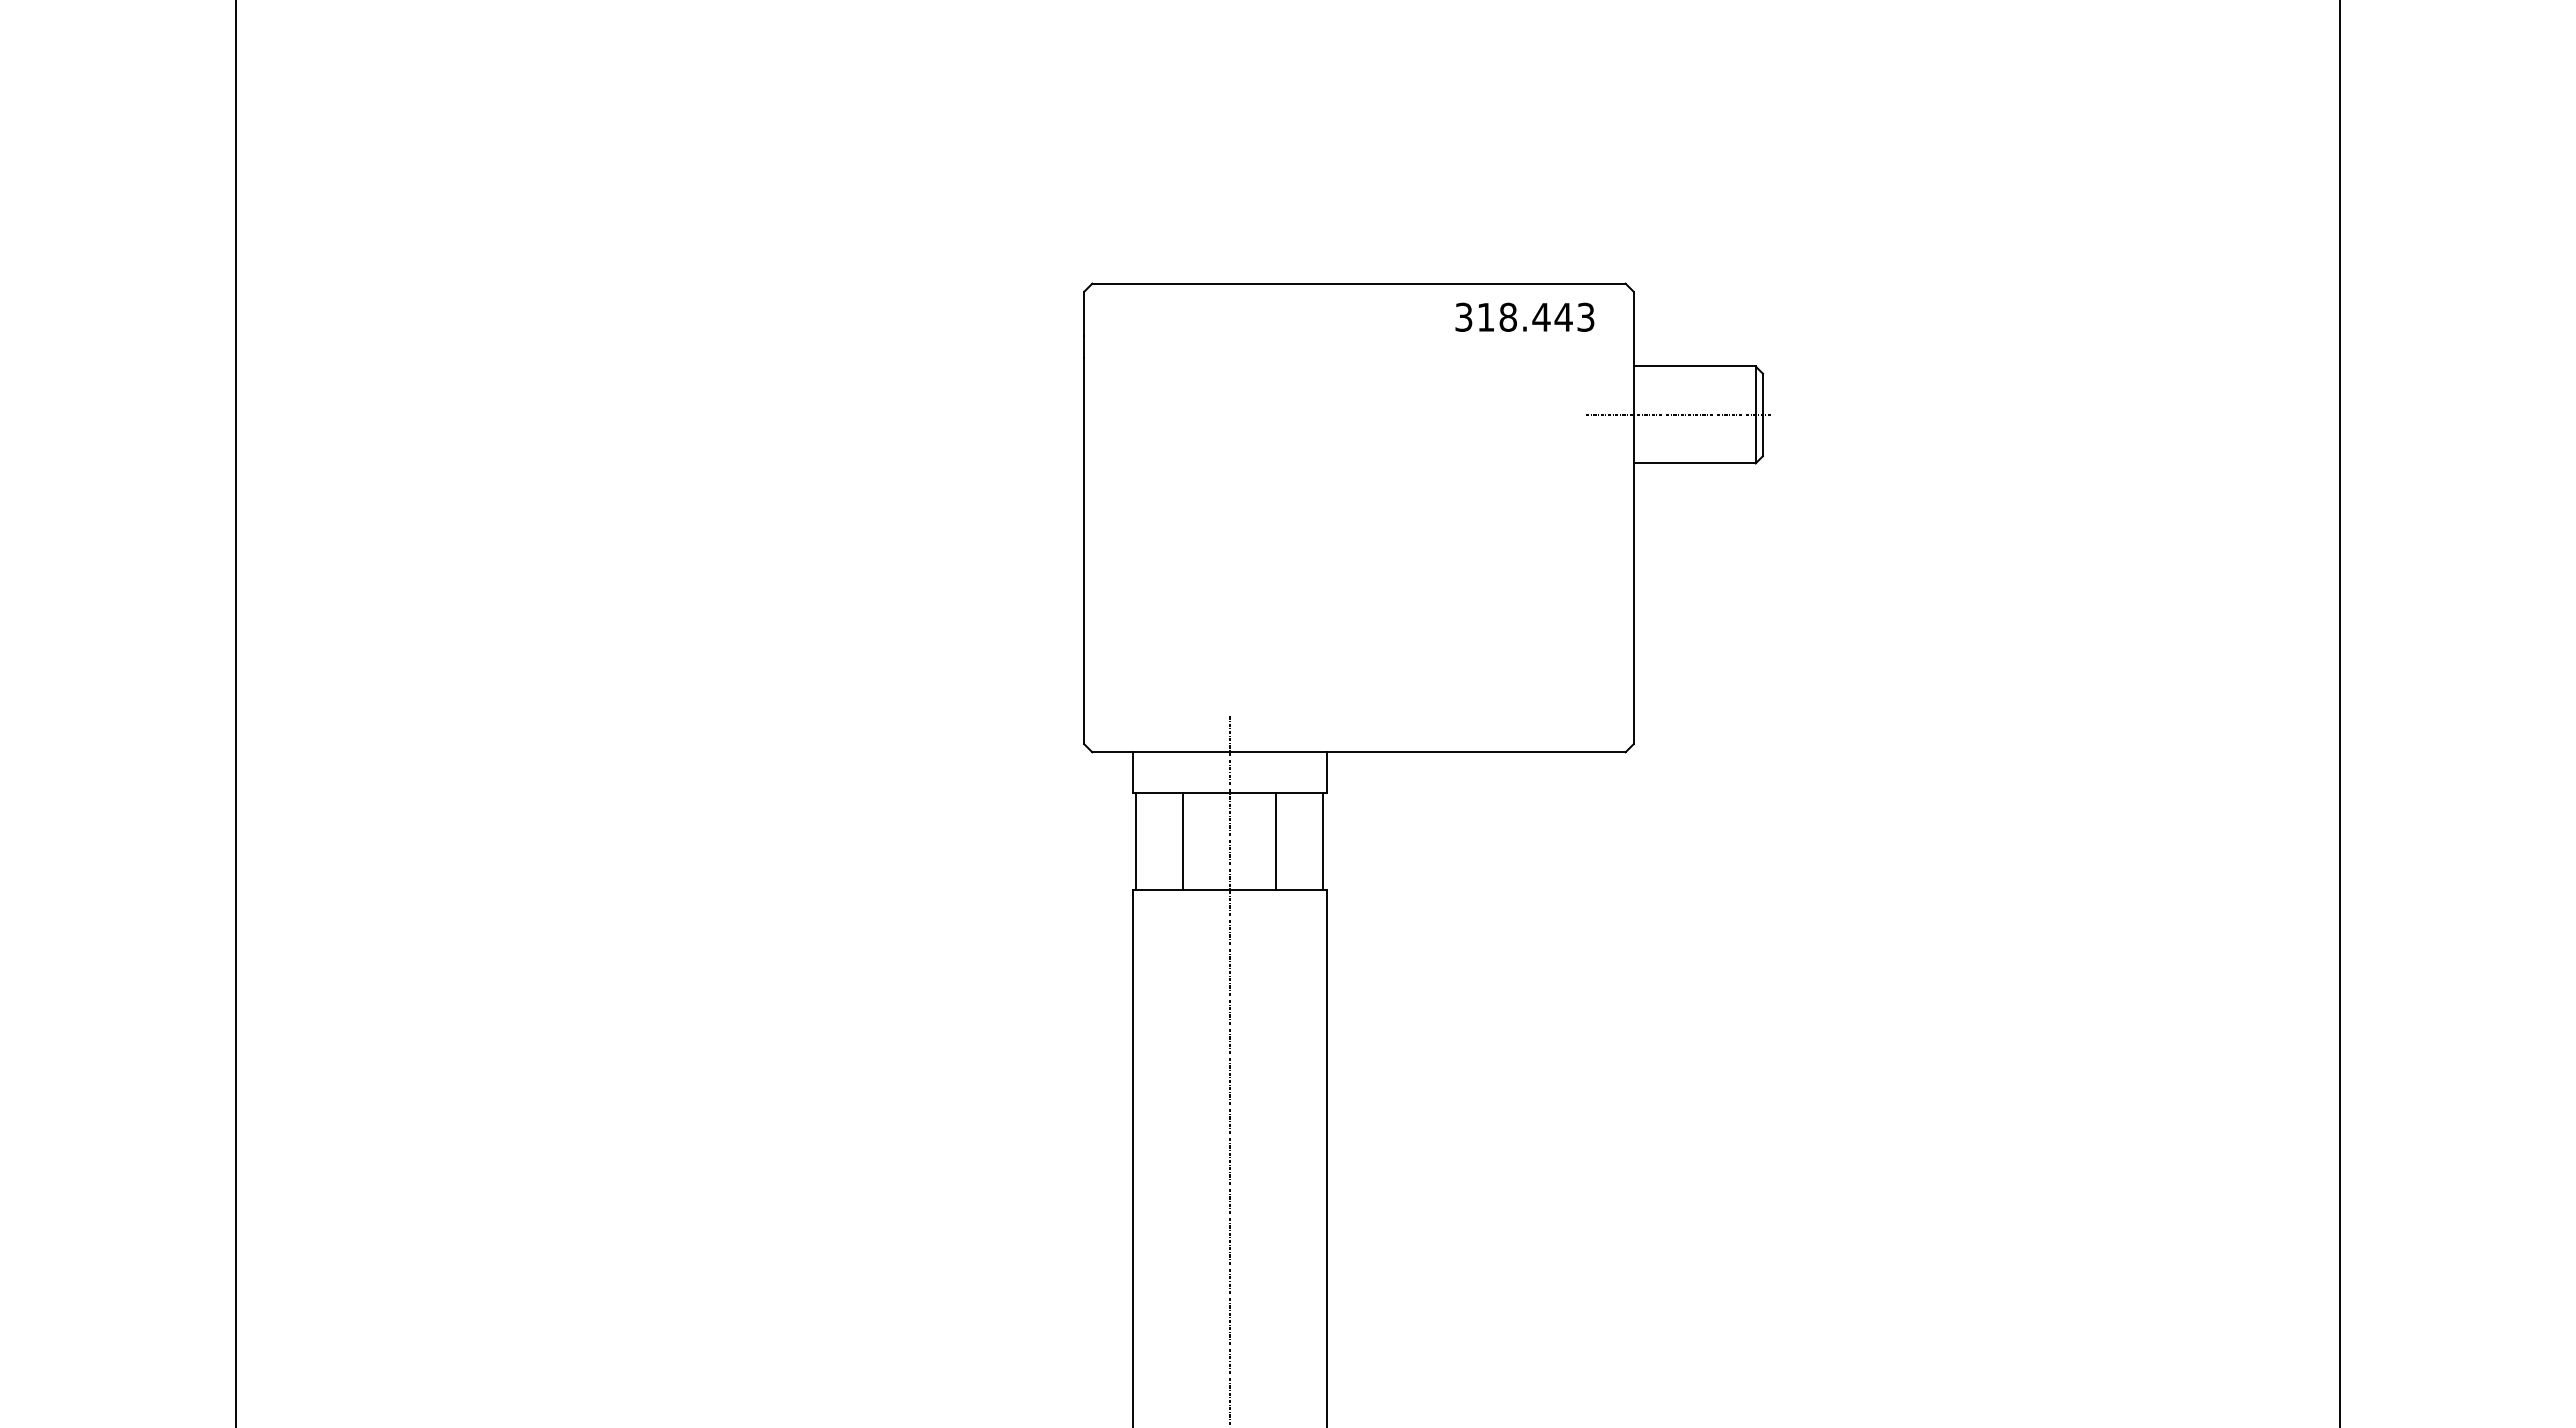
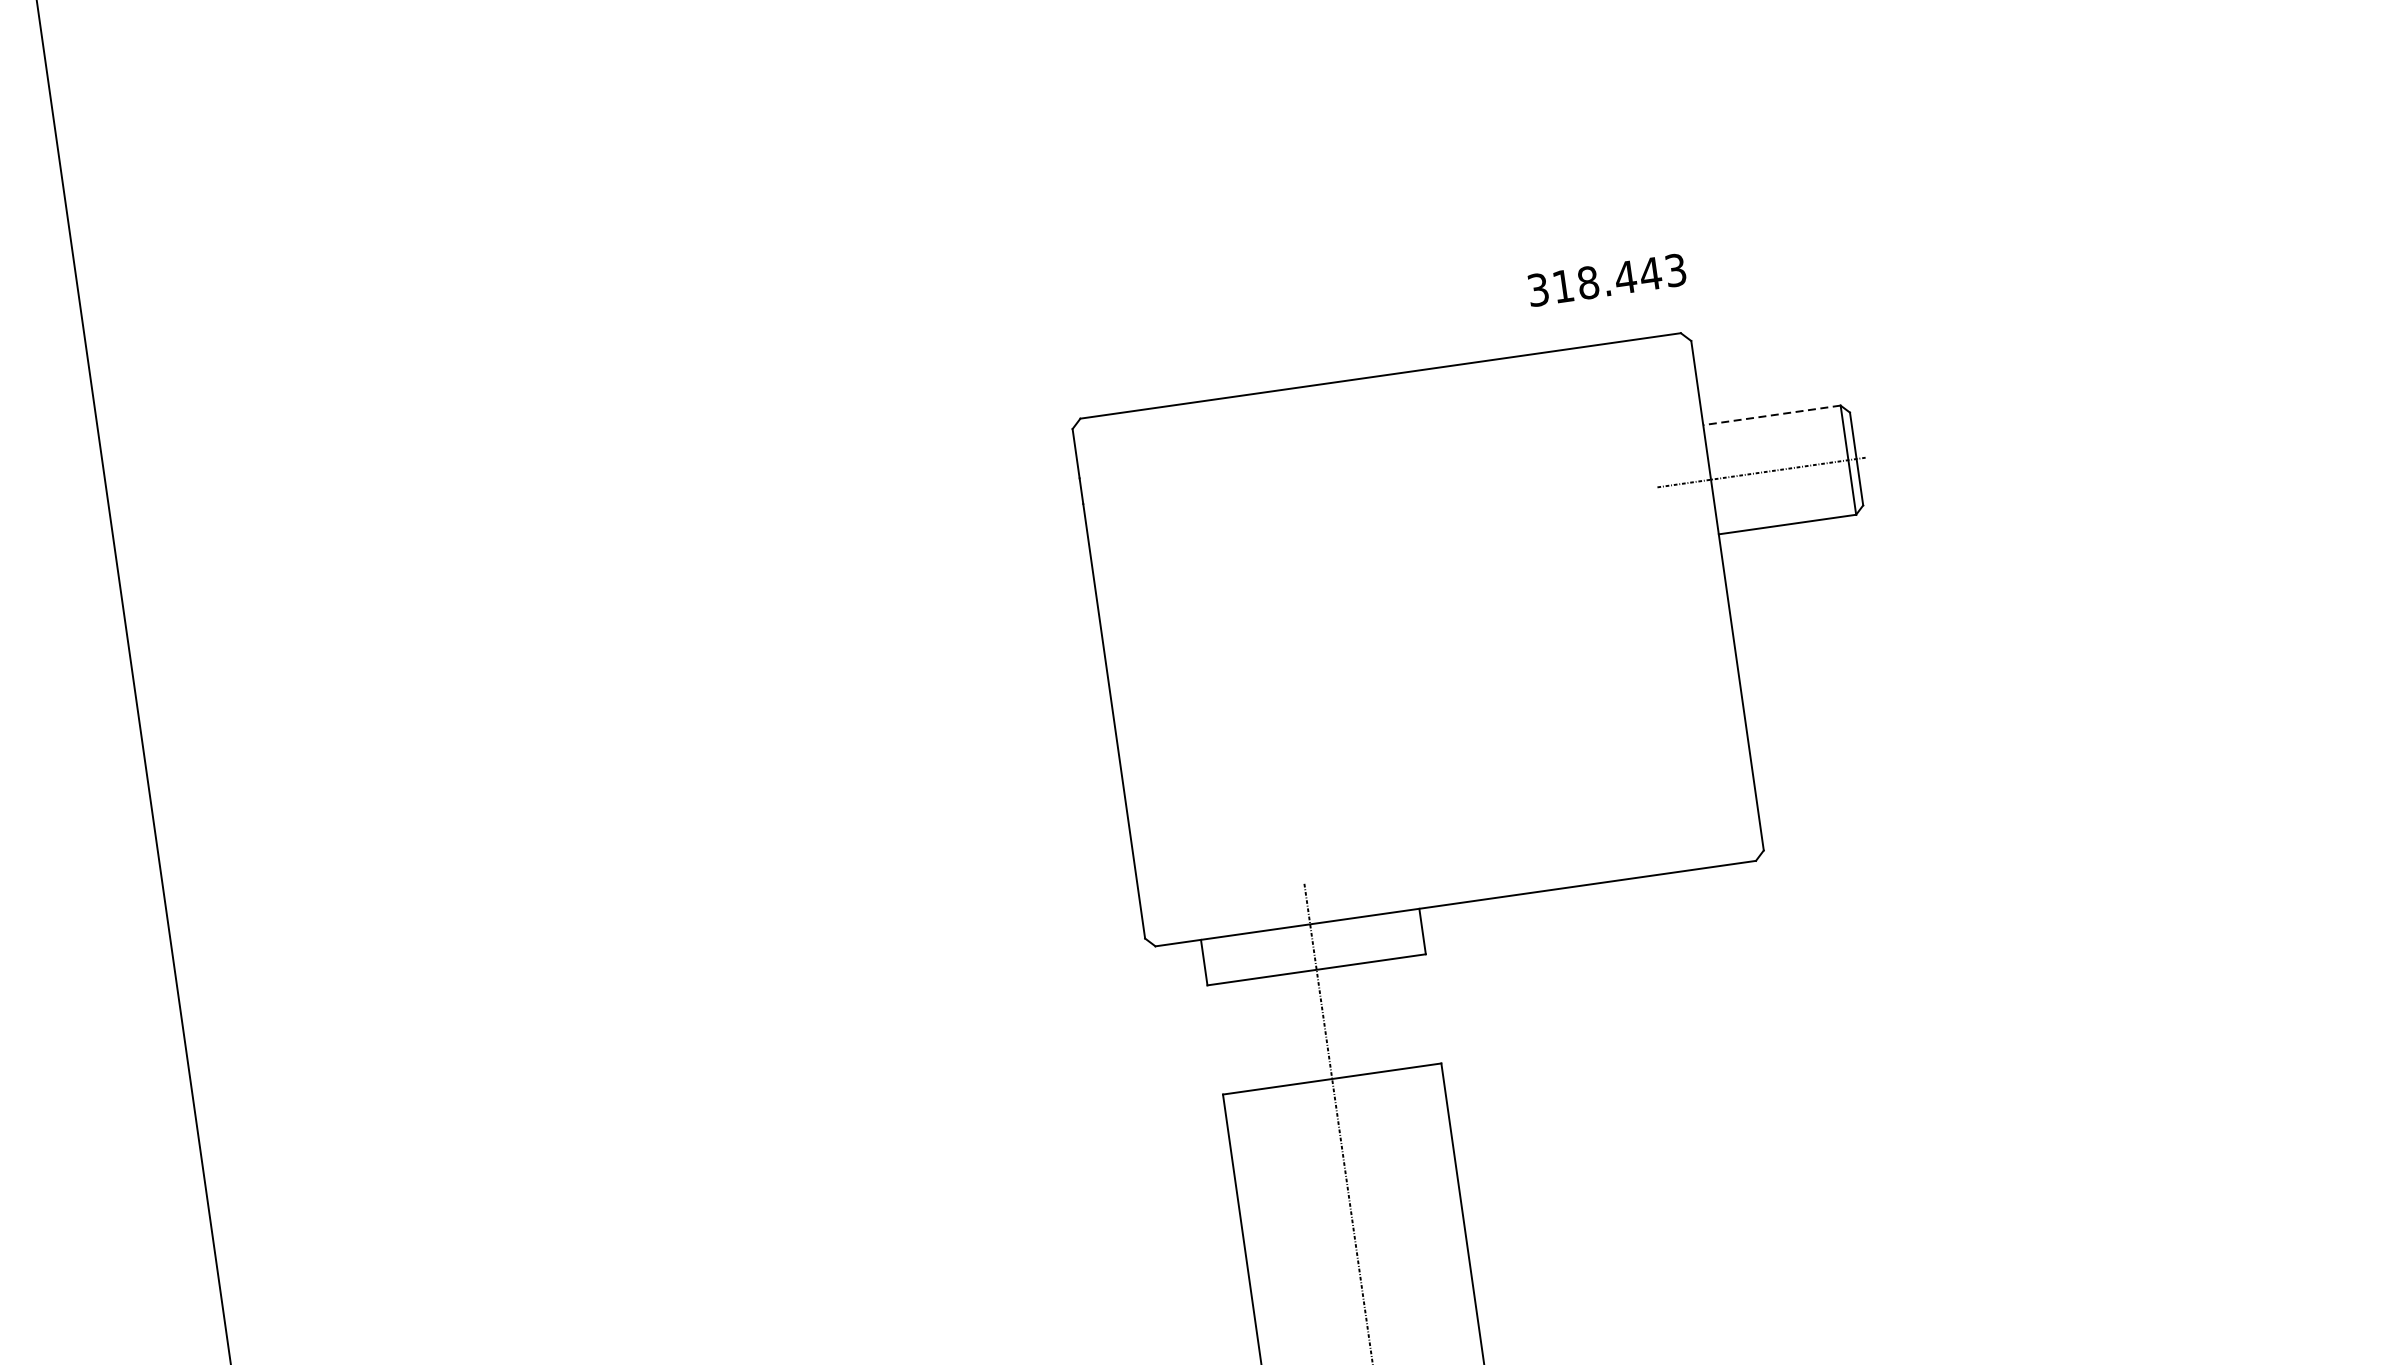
text: (1524, 316) -> (1606, 279), moved
line: (1694, 366) -> (1771, 415), solid -> dashed
line: (1136, 840) -> (1219, 1038), removed
line: (1183, 840) -> (1272, 1031), removed
line: (1276, 840) -> (1377, 1016), removed
line: (1323, 840) -> (1429, 1008), removed

